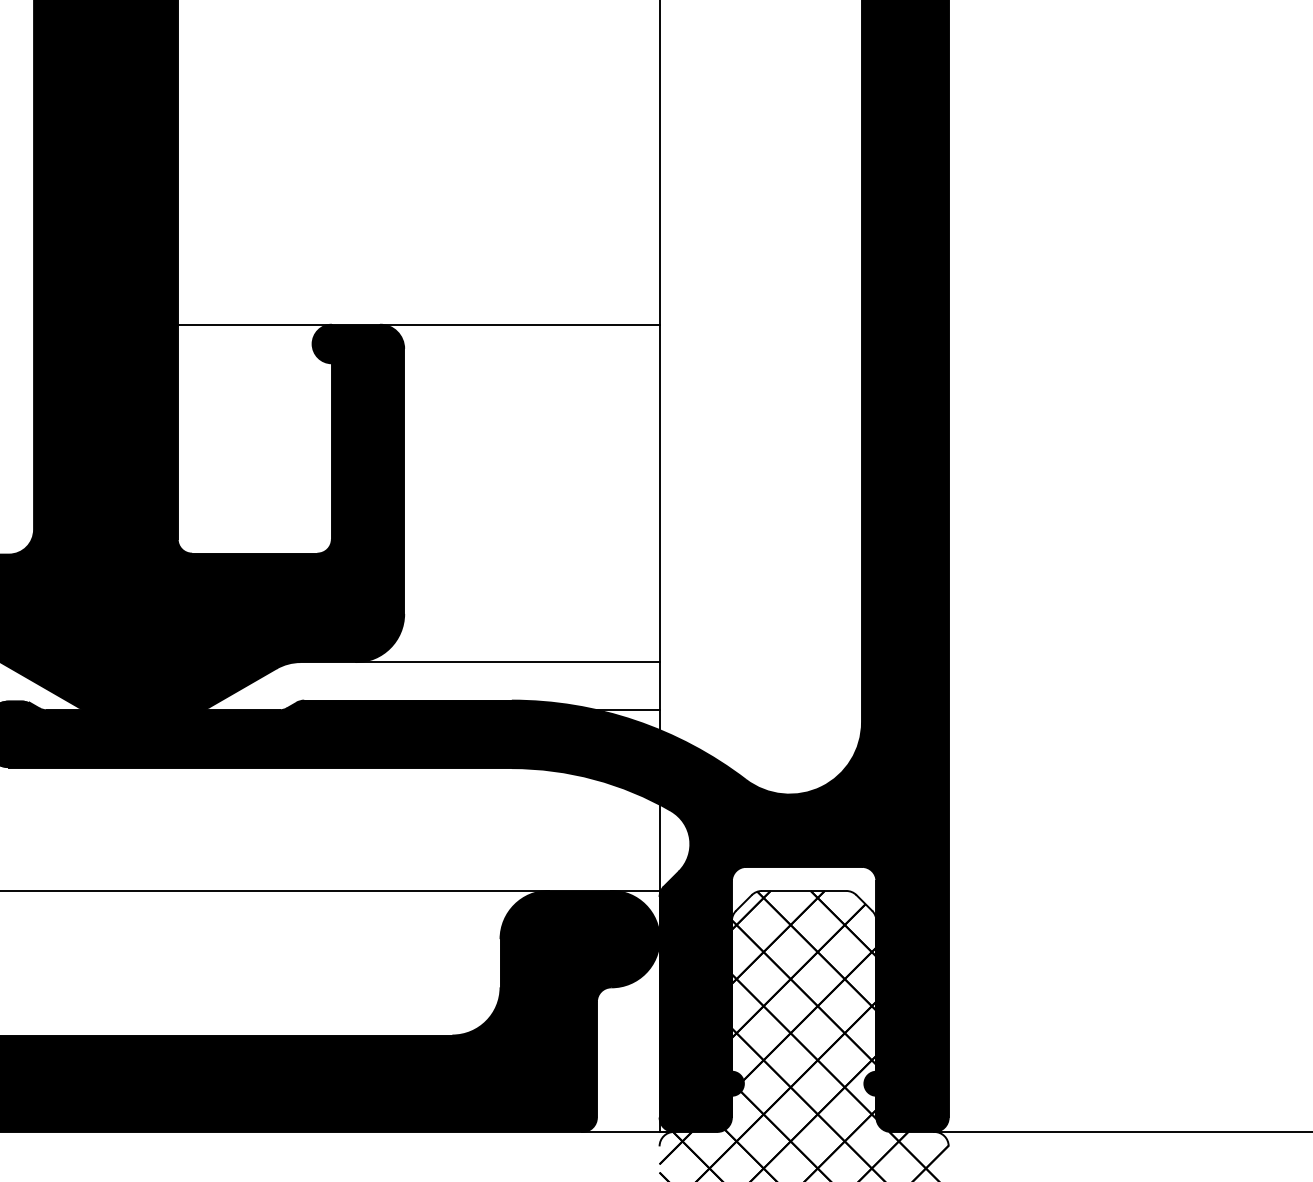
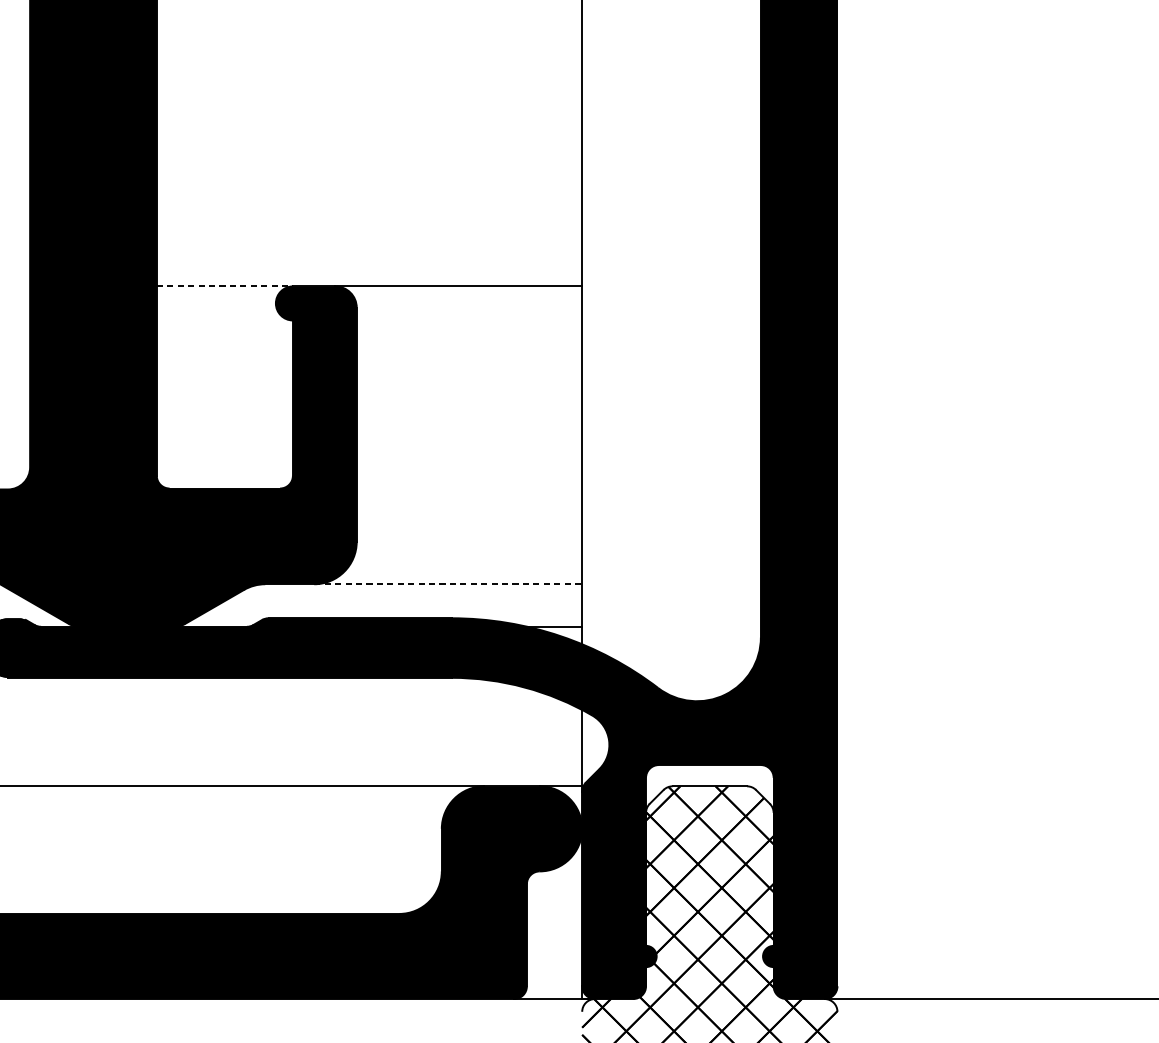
line: (255, 324) -> (225, 286), solid -> dashed
line: (507, 662) -> (447, 584), solid -> dashed

